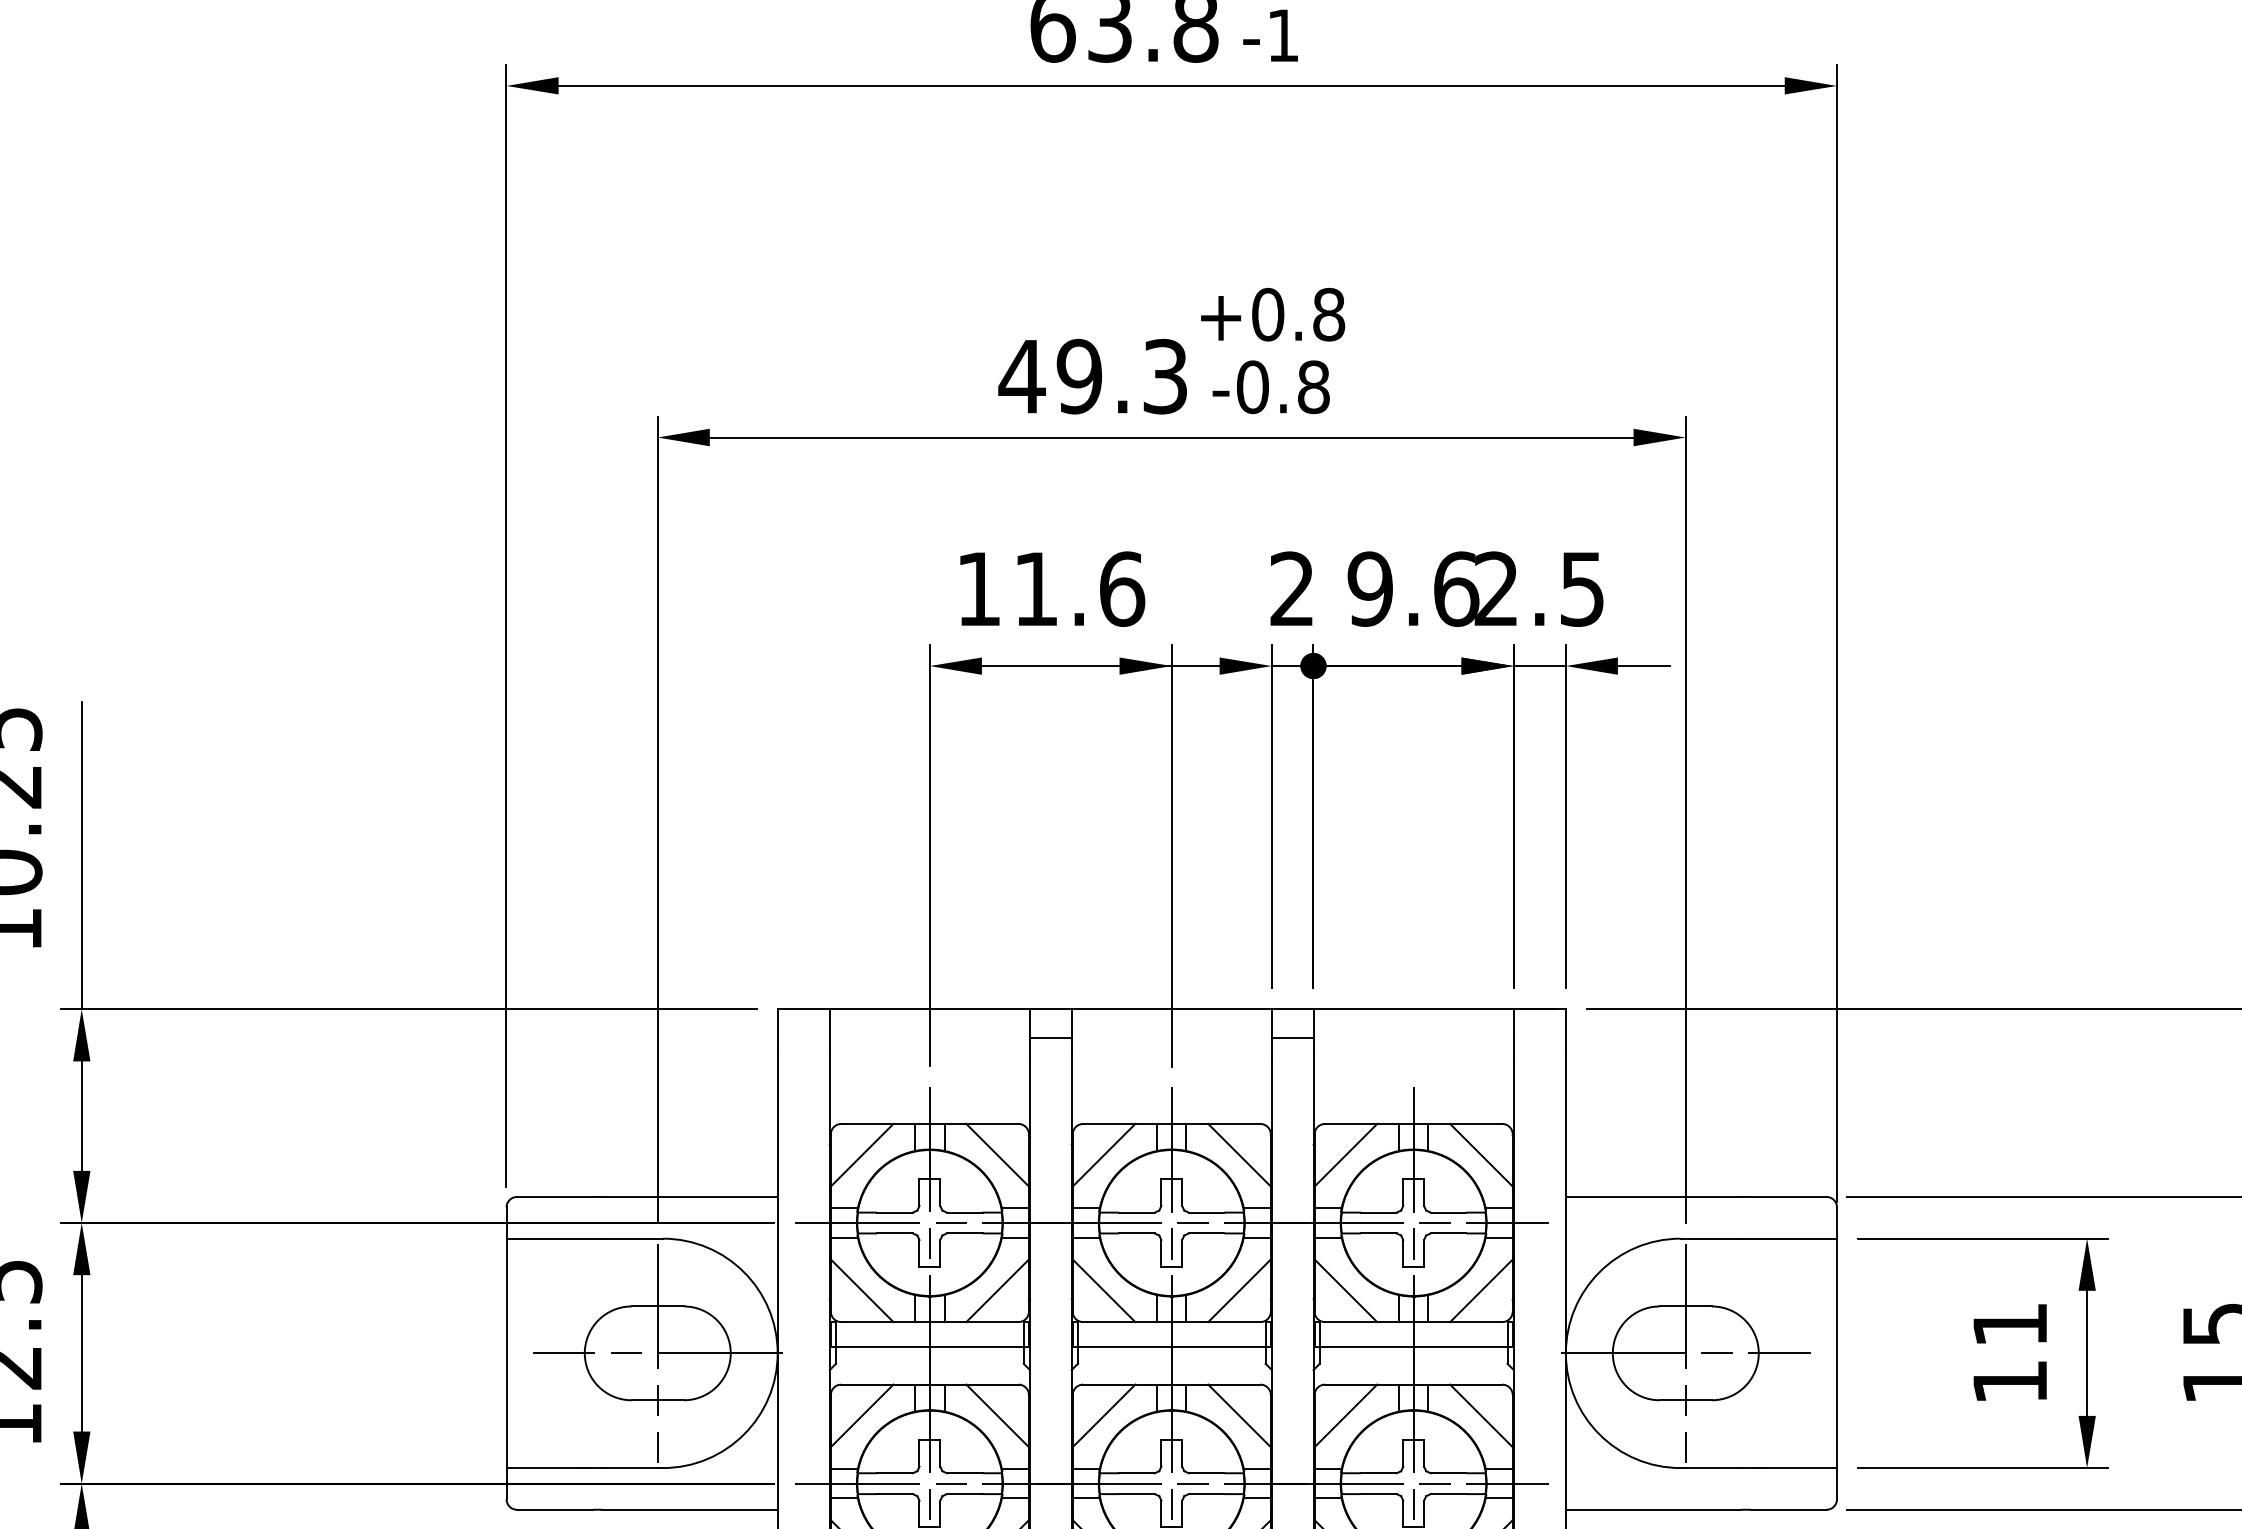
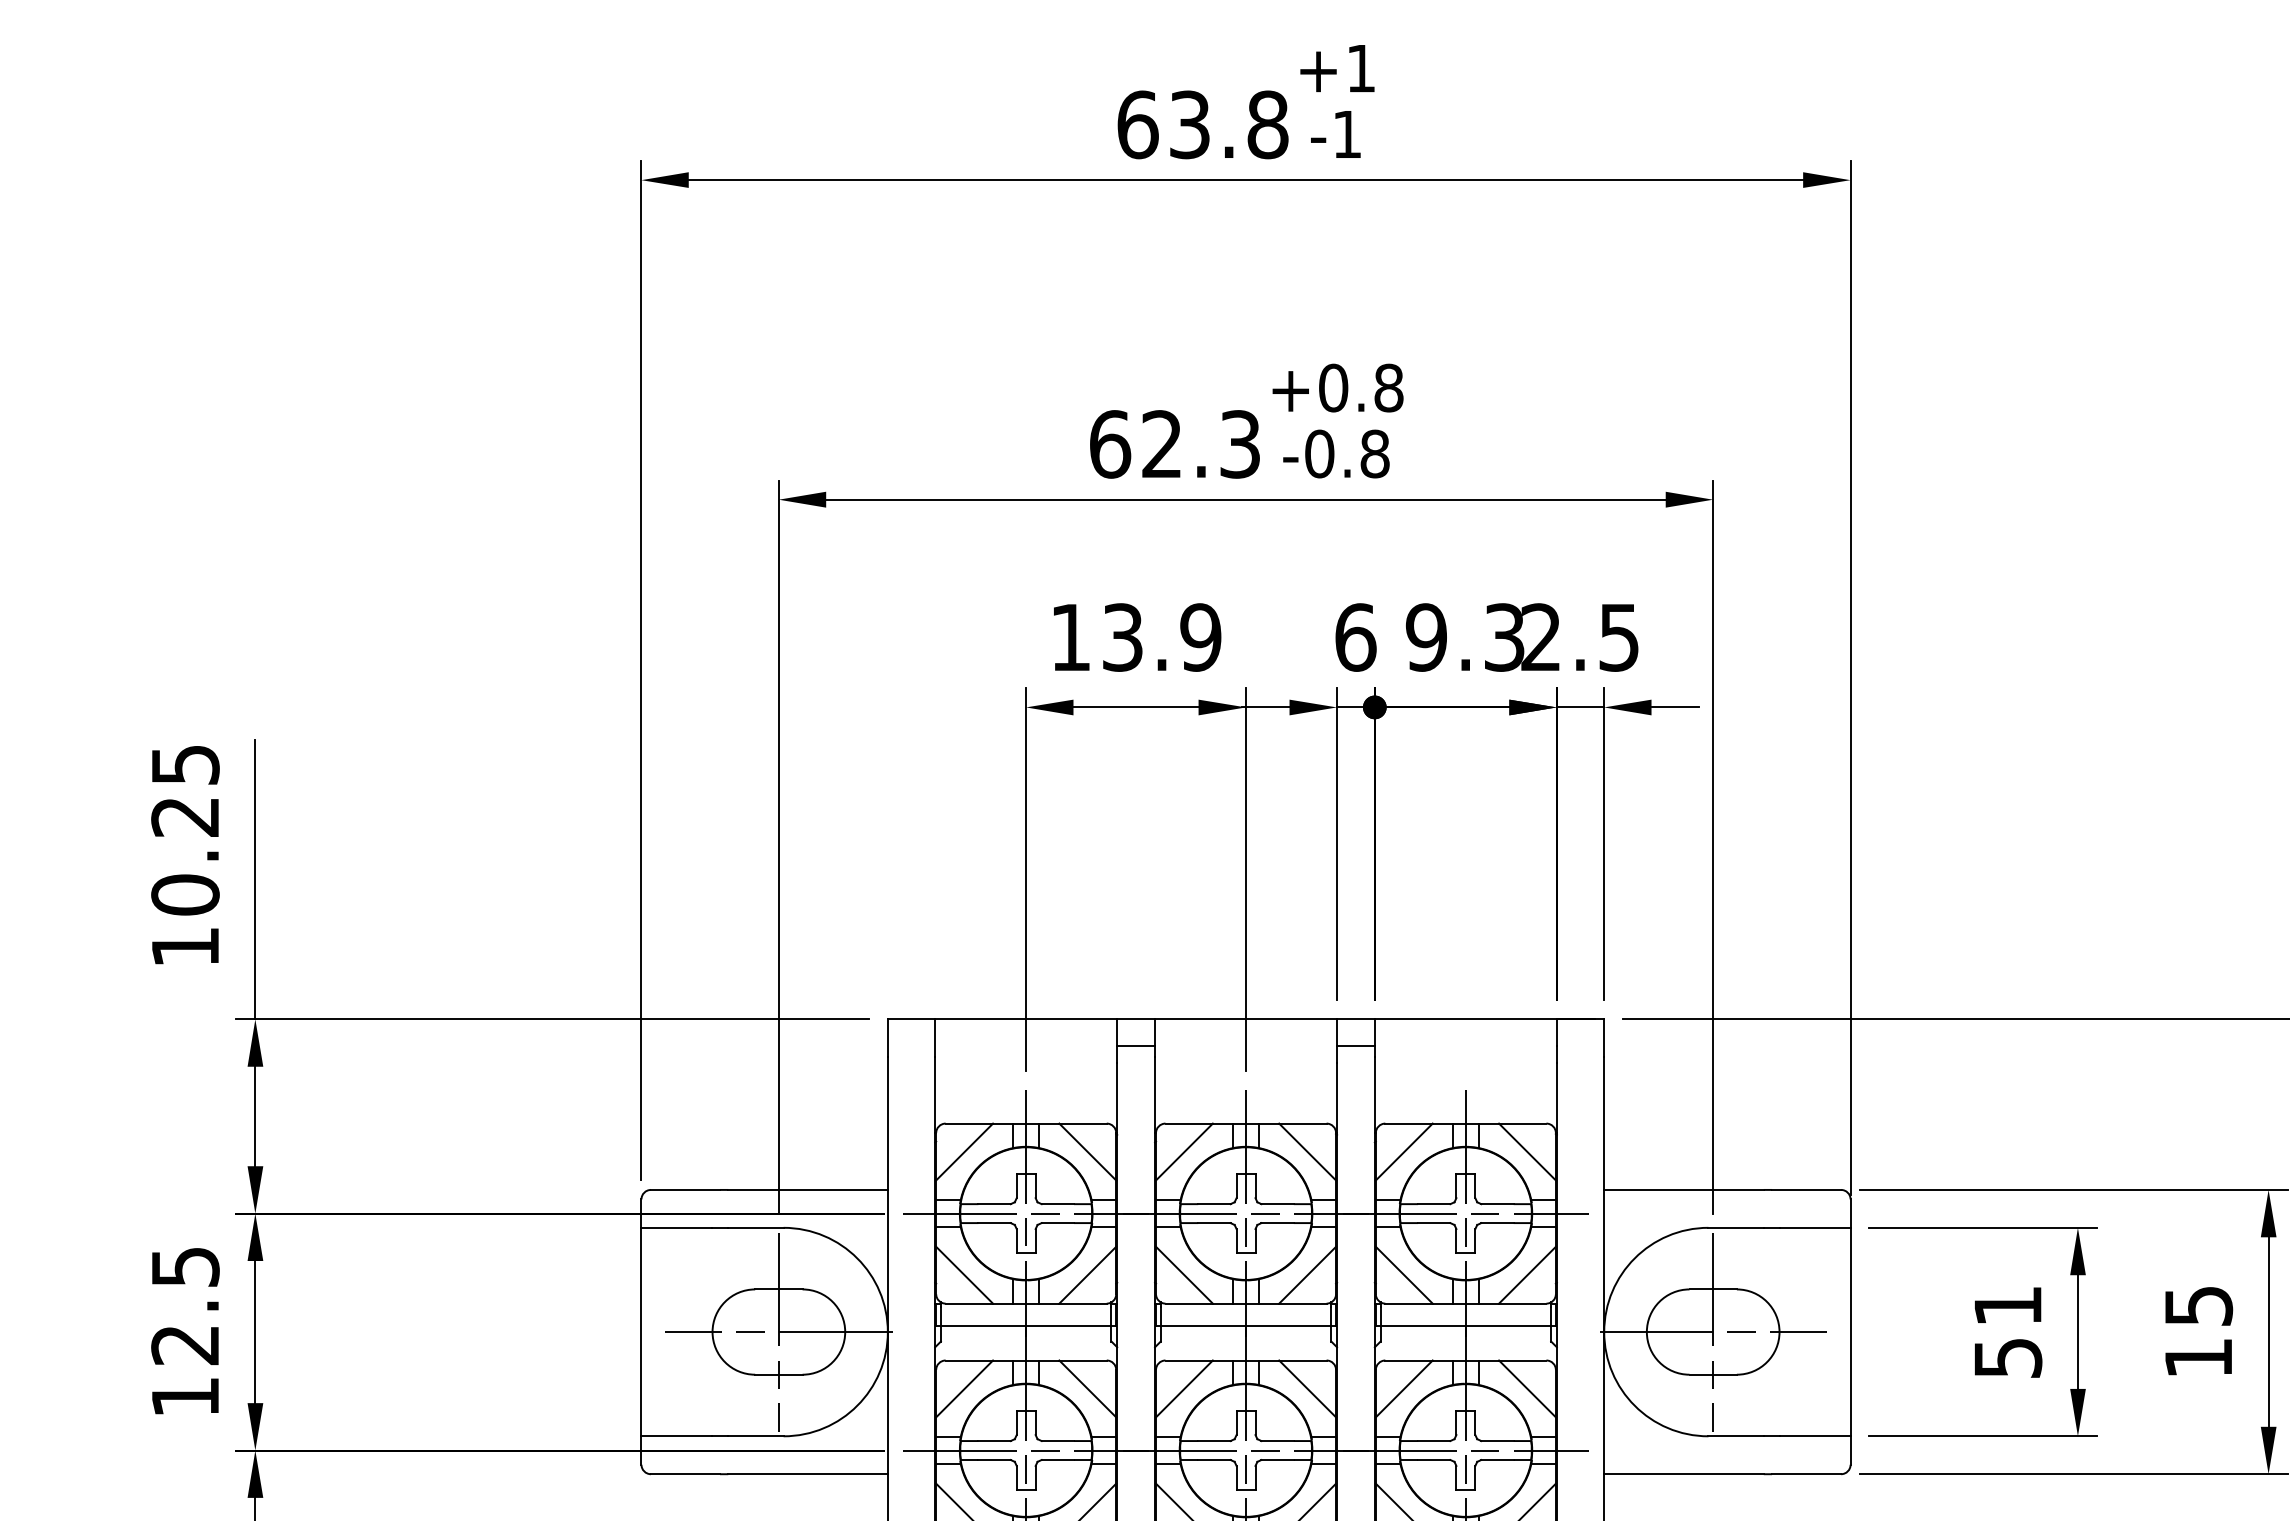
text: (1050, 376) -> (1135, 444), 49.3 -> 62.3
text: (1079, 589) -> (1162, 637), 11.6 -> 13.9
text: (1292, 589) -> (1355, 637), 2 -> 6
text: (1456, 589) -> (1504, 637), 9.6 -> 9.3
text: (2010, 1382) -> (2008, 1358), 11 -> 51

